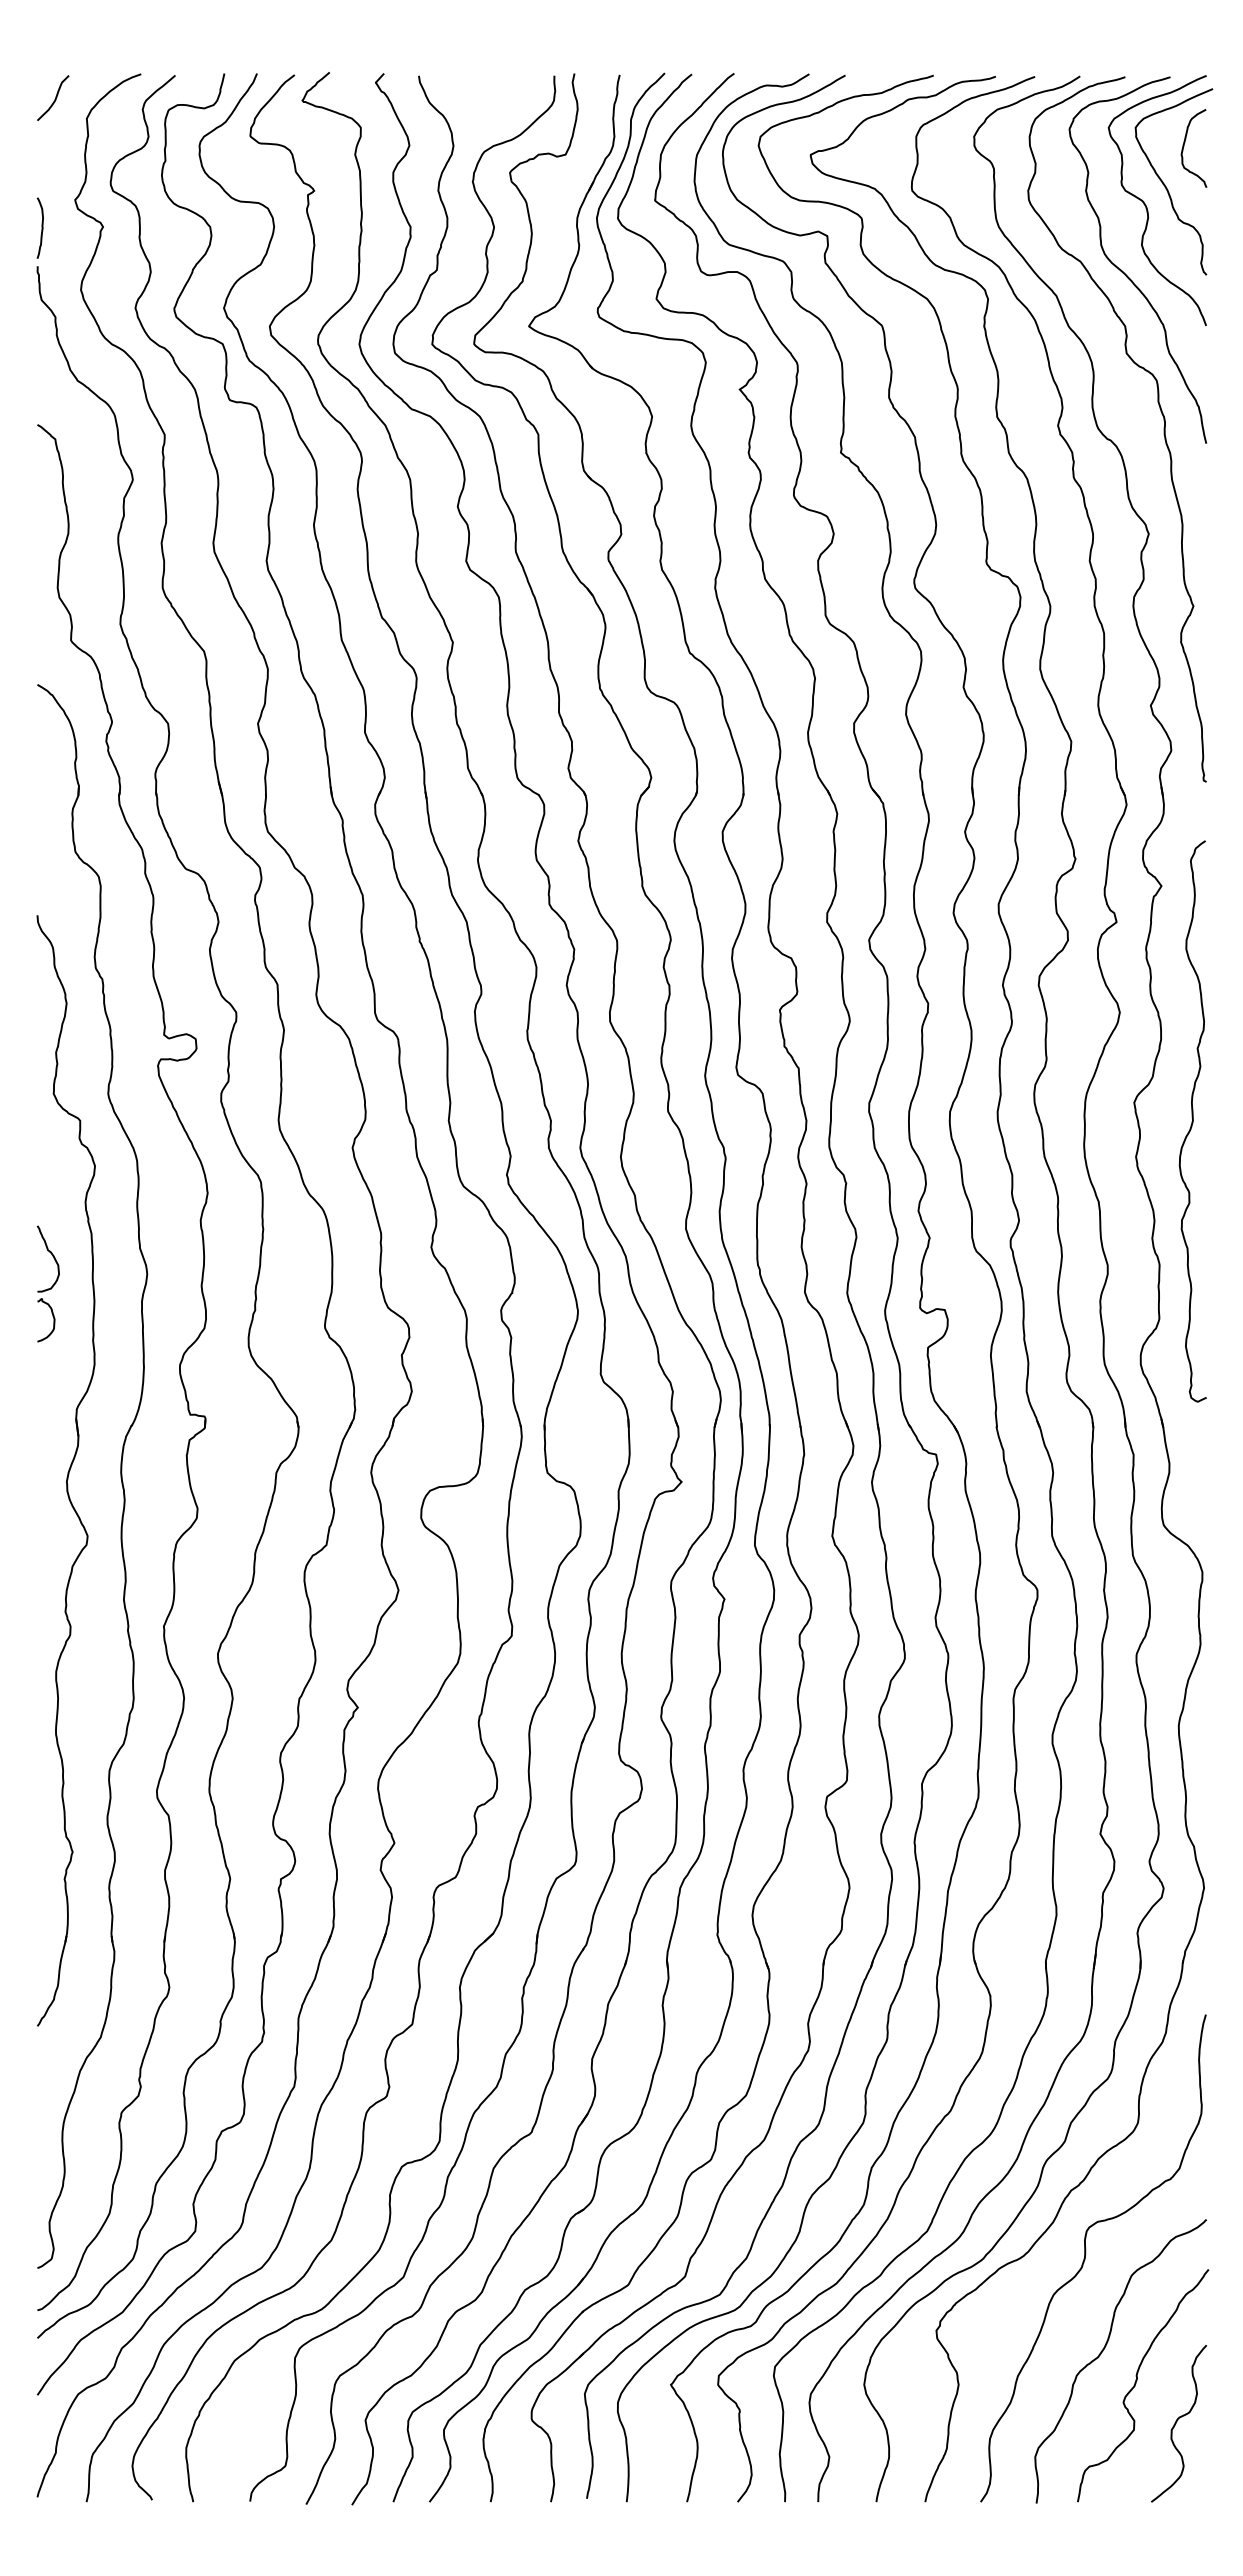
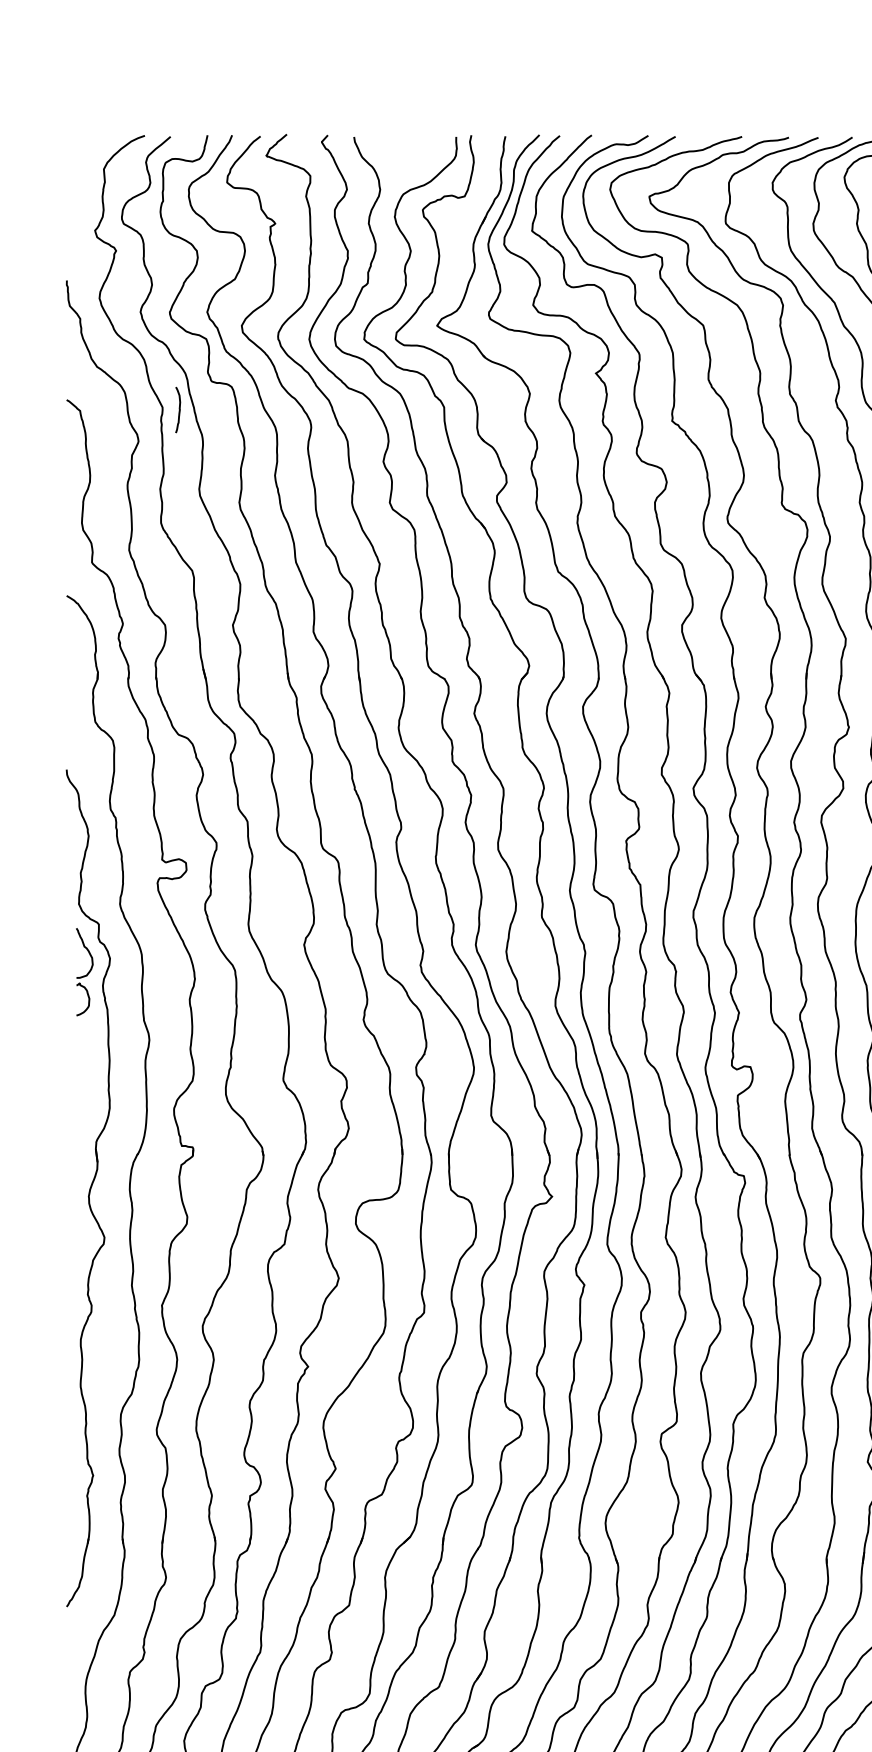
curve: (55, 97) -> (80, 153), removed
curve: (41, 227) -> (179, 409), moved
part: (47, 1283) -> (84, 971), moved

